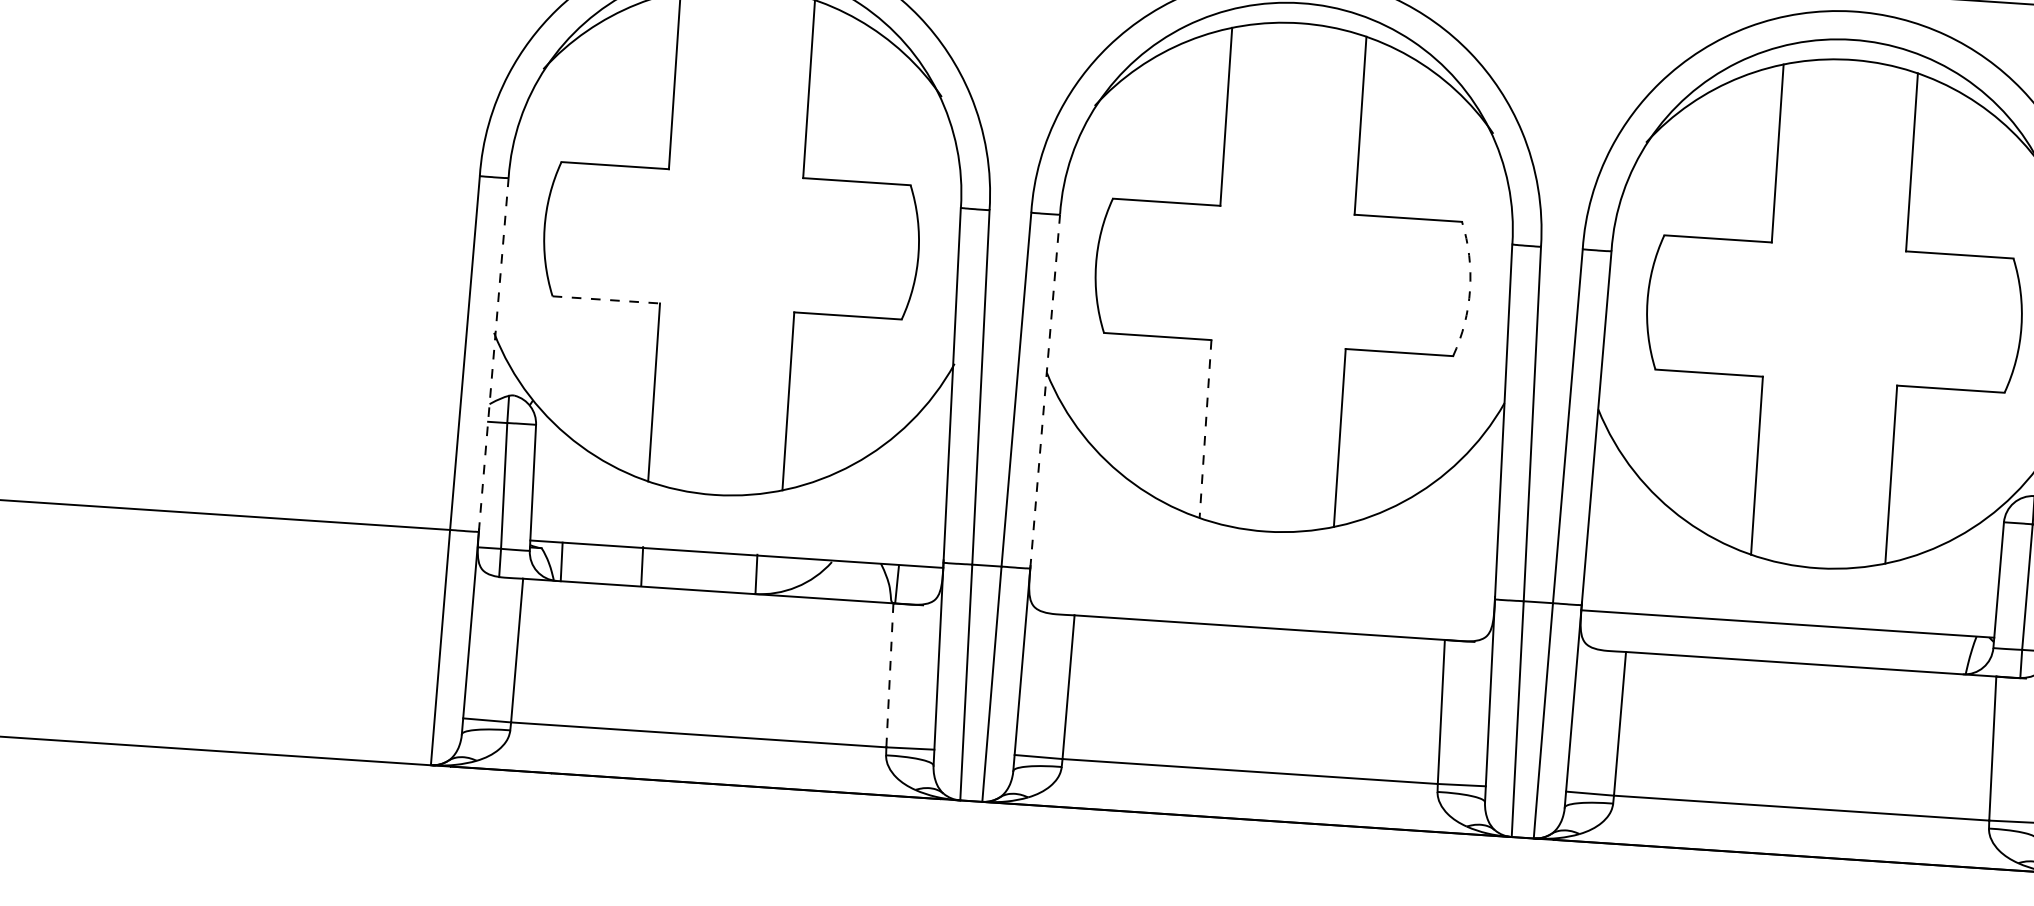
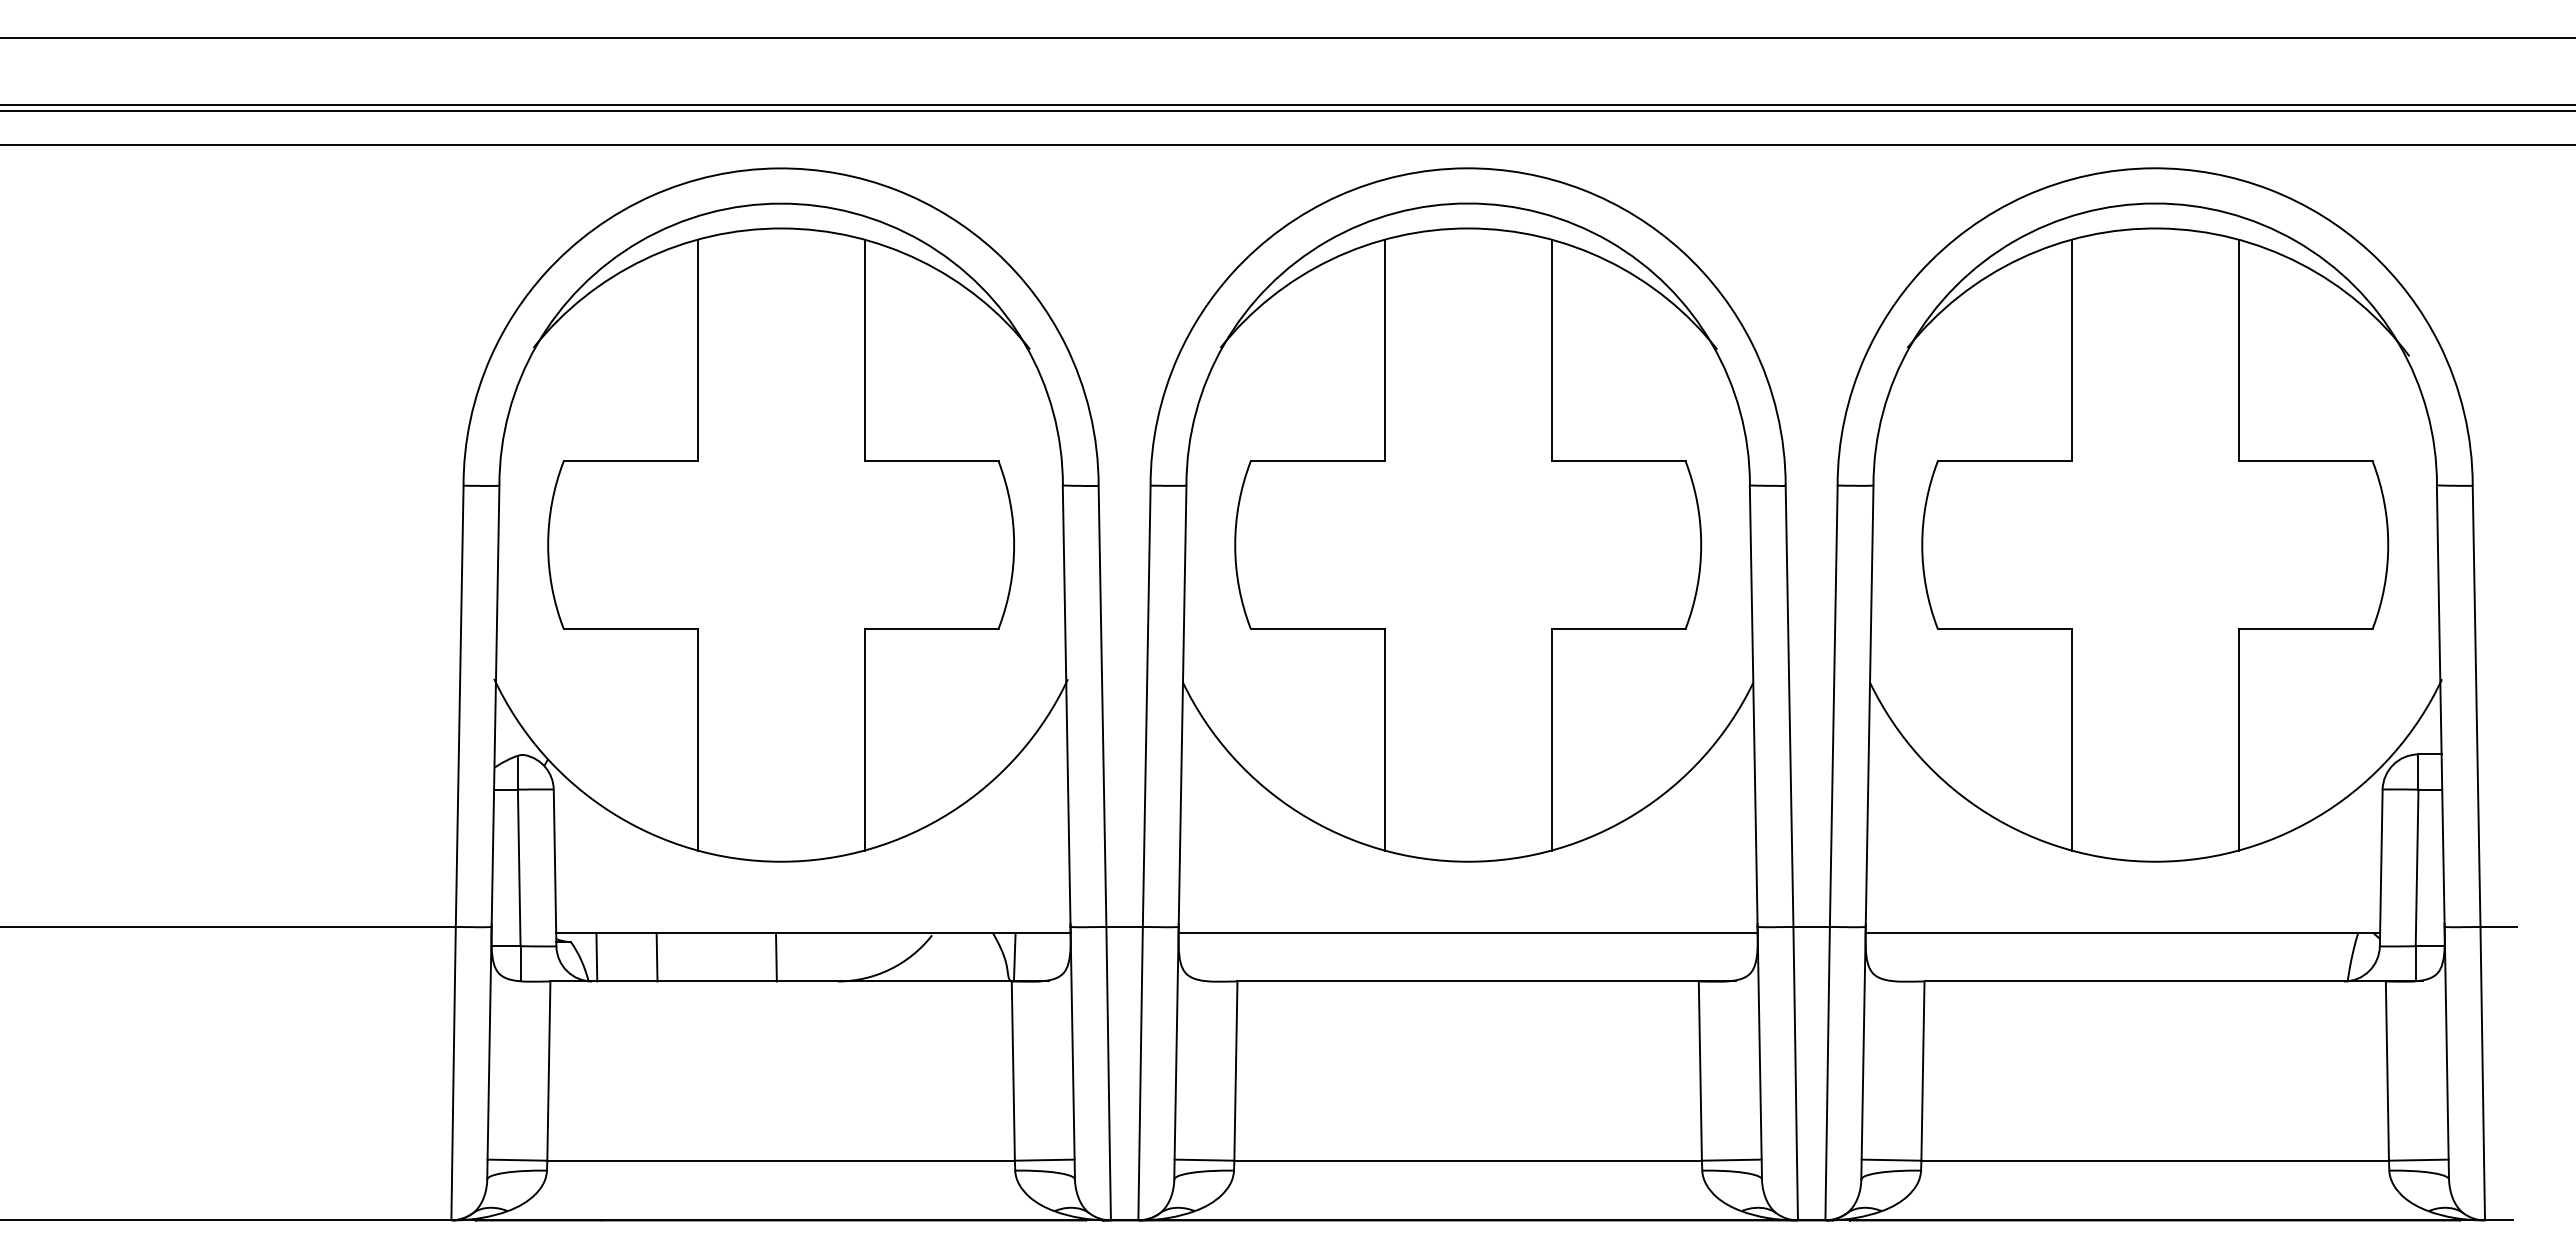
arc: (1470, 290) -> (1701, 545), dashed -> solid
line: (606, 299) -> (630, 628), dashed -> solid
line: (493, 355) -> (495, 706), dashed -> solid
line: (1045, 391) -> (1182, 706), dashed -> solid
line: (1205, 428) -> (1384, 739), dashed -> solid
line: (641, 566) -> (656, 957), moved
line: (756, 574) -> (776, 957), moved
line: (1261, 589) -> (1467, 933), added
line: (890, 675) -> (1013, 1071), dashed -> solid

